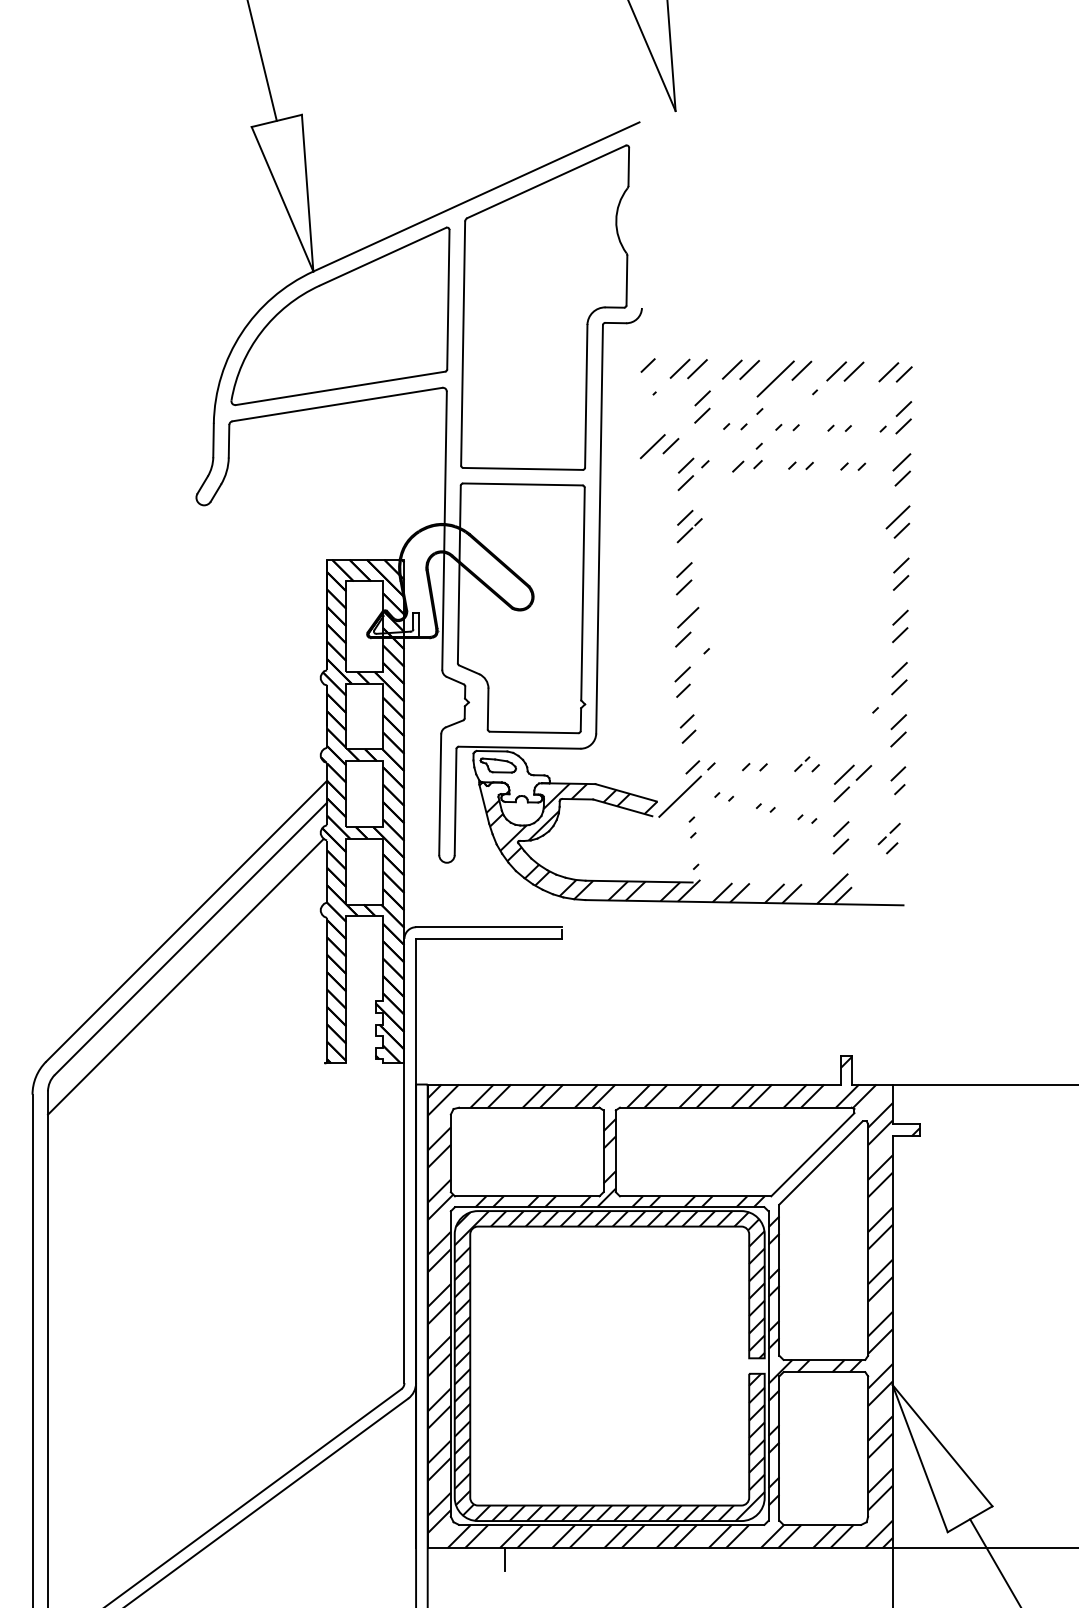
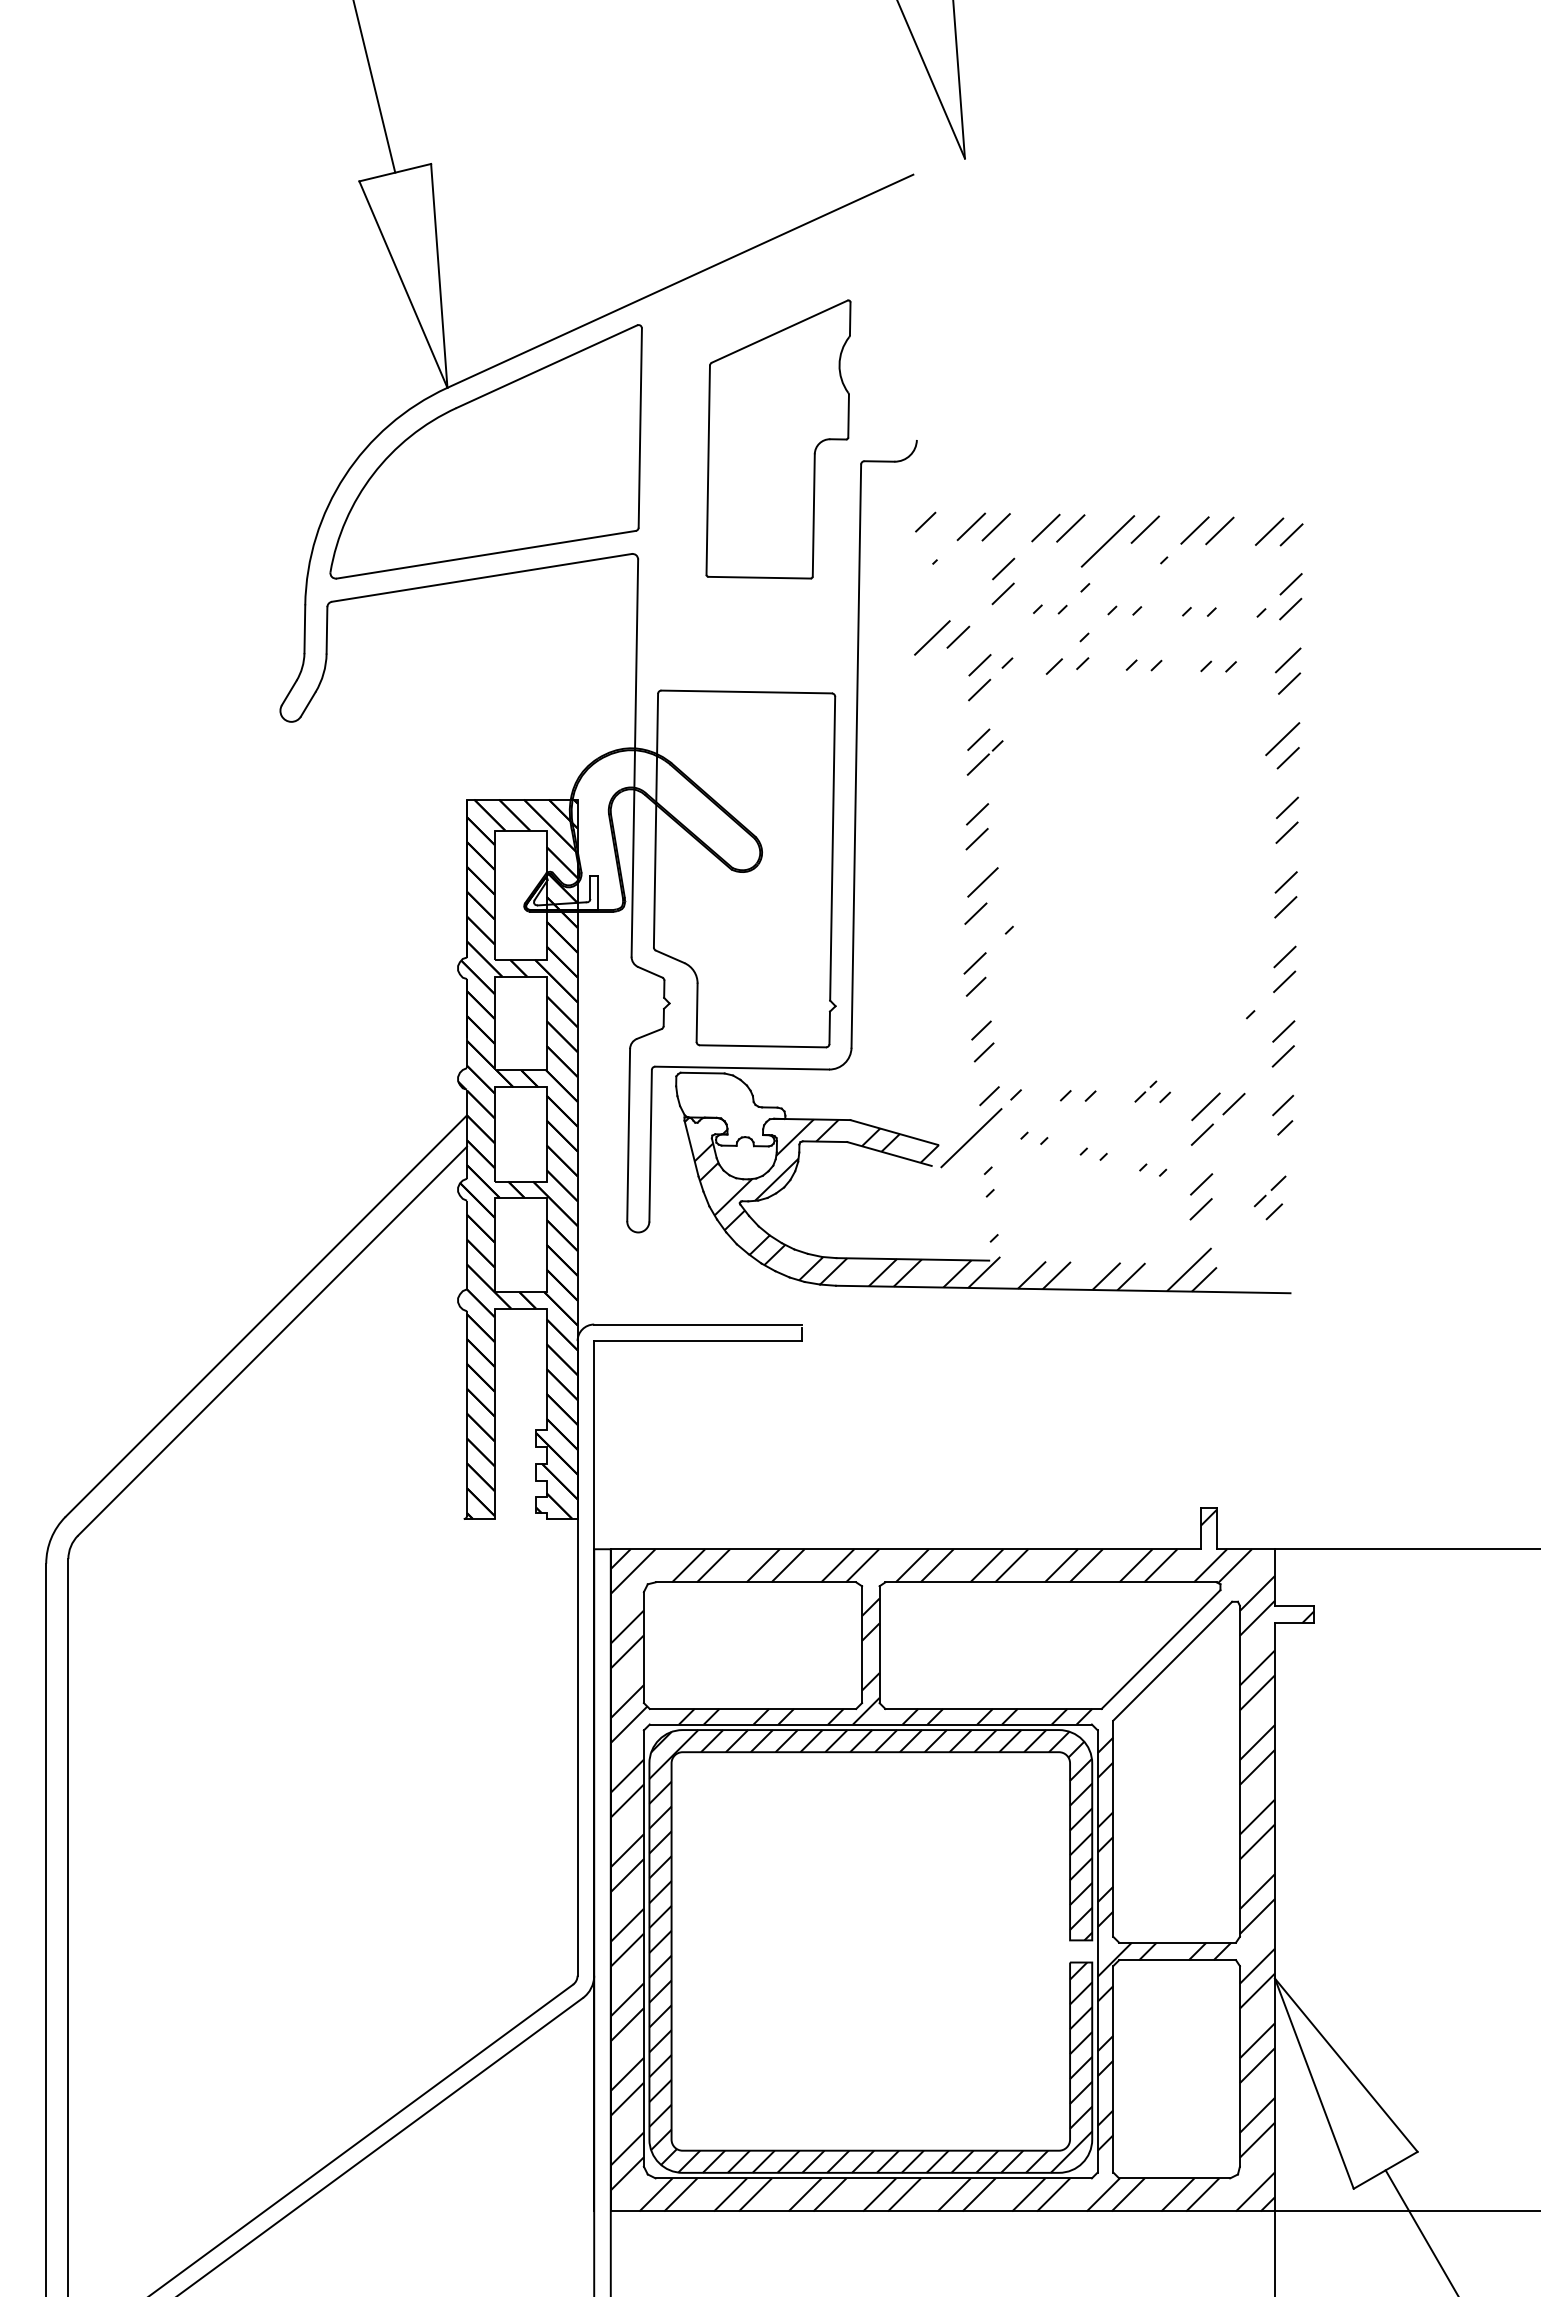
part: (545, 307) -> (778, 439), size x0.6
part: (498, 765) -> (711, 1093), removed
line: (186, 976) -> (265, 1395), removed
line: (505, 1559) -> (721, 2227), removed

